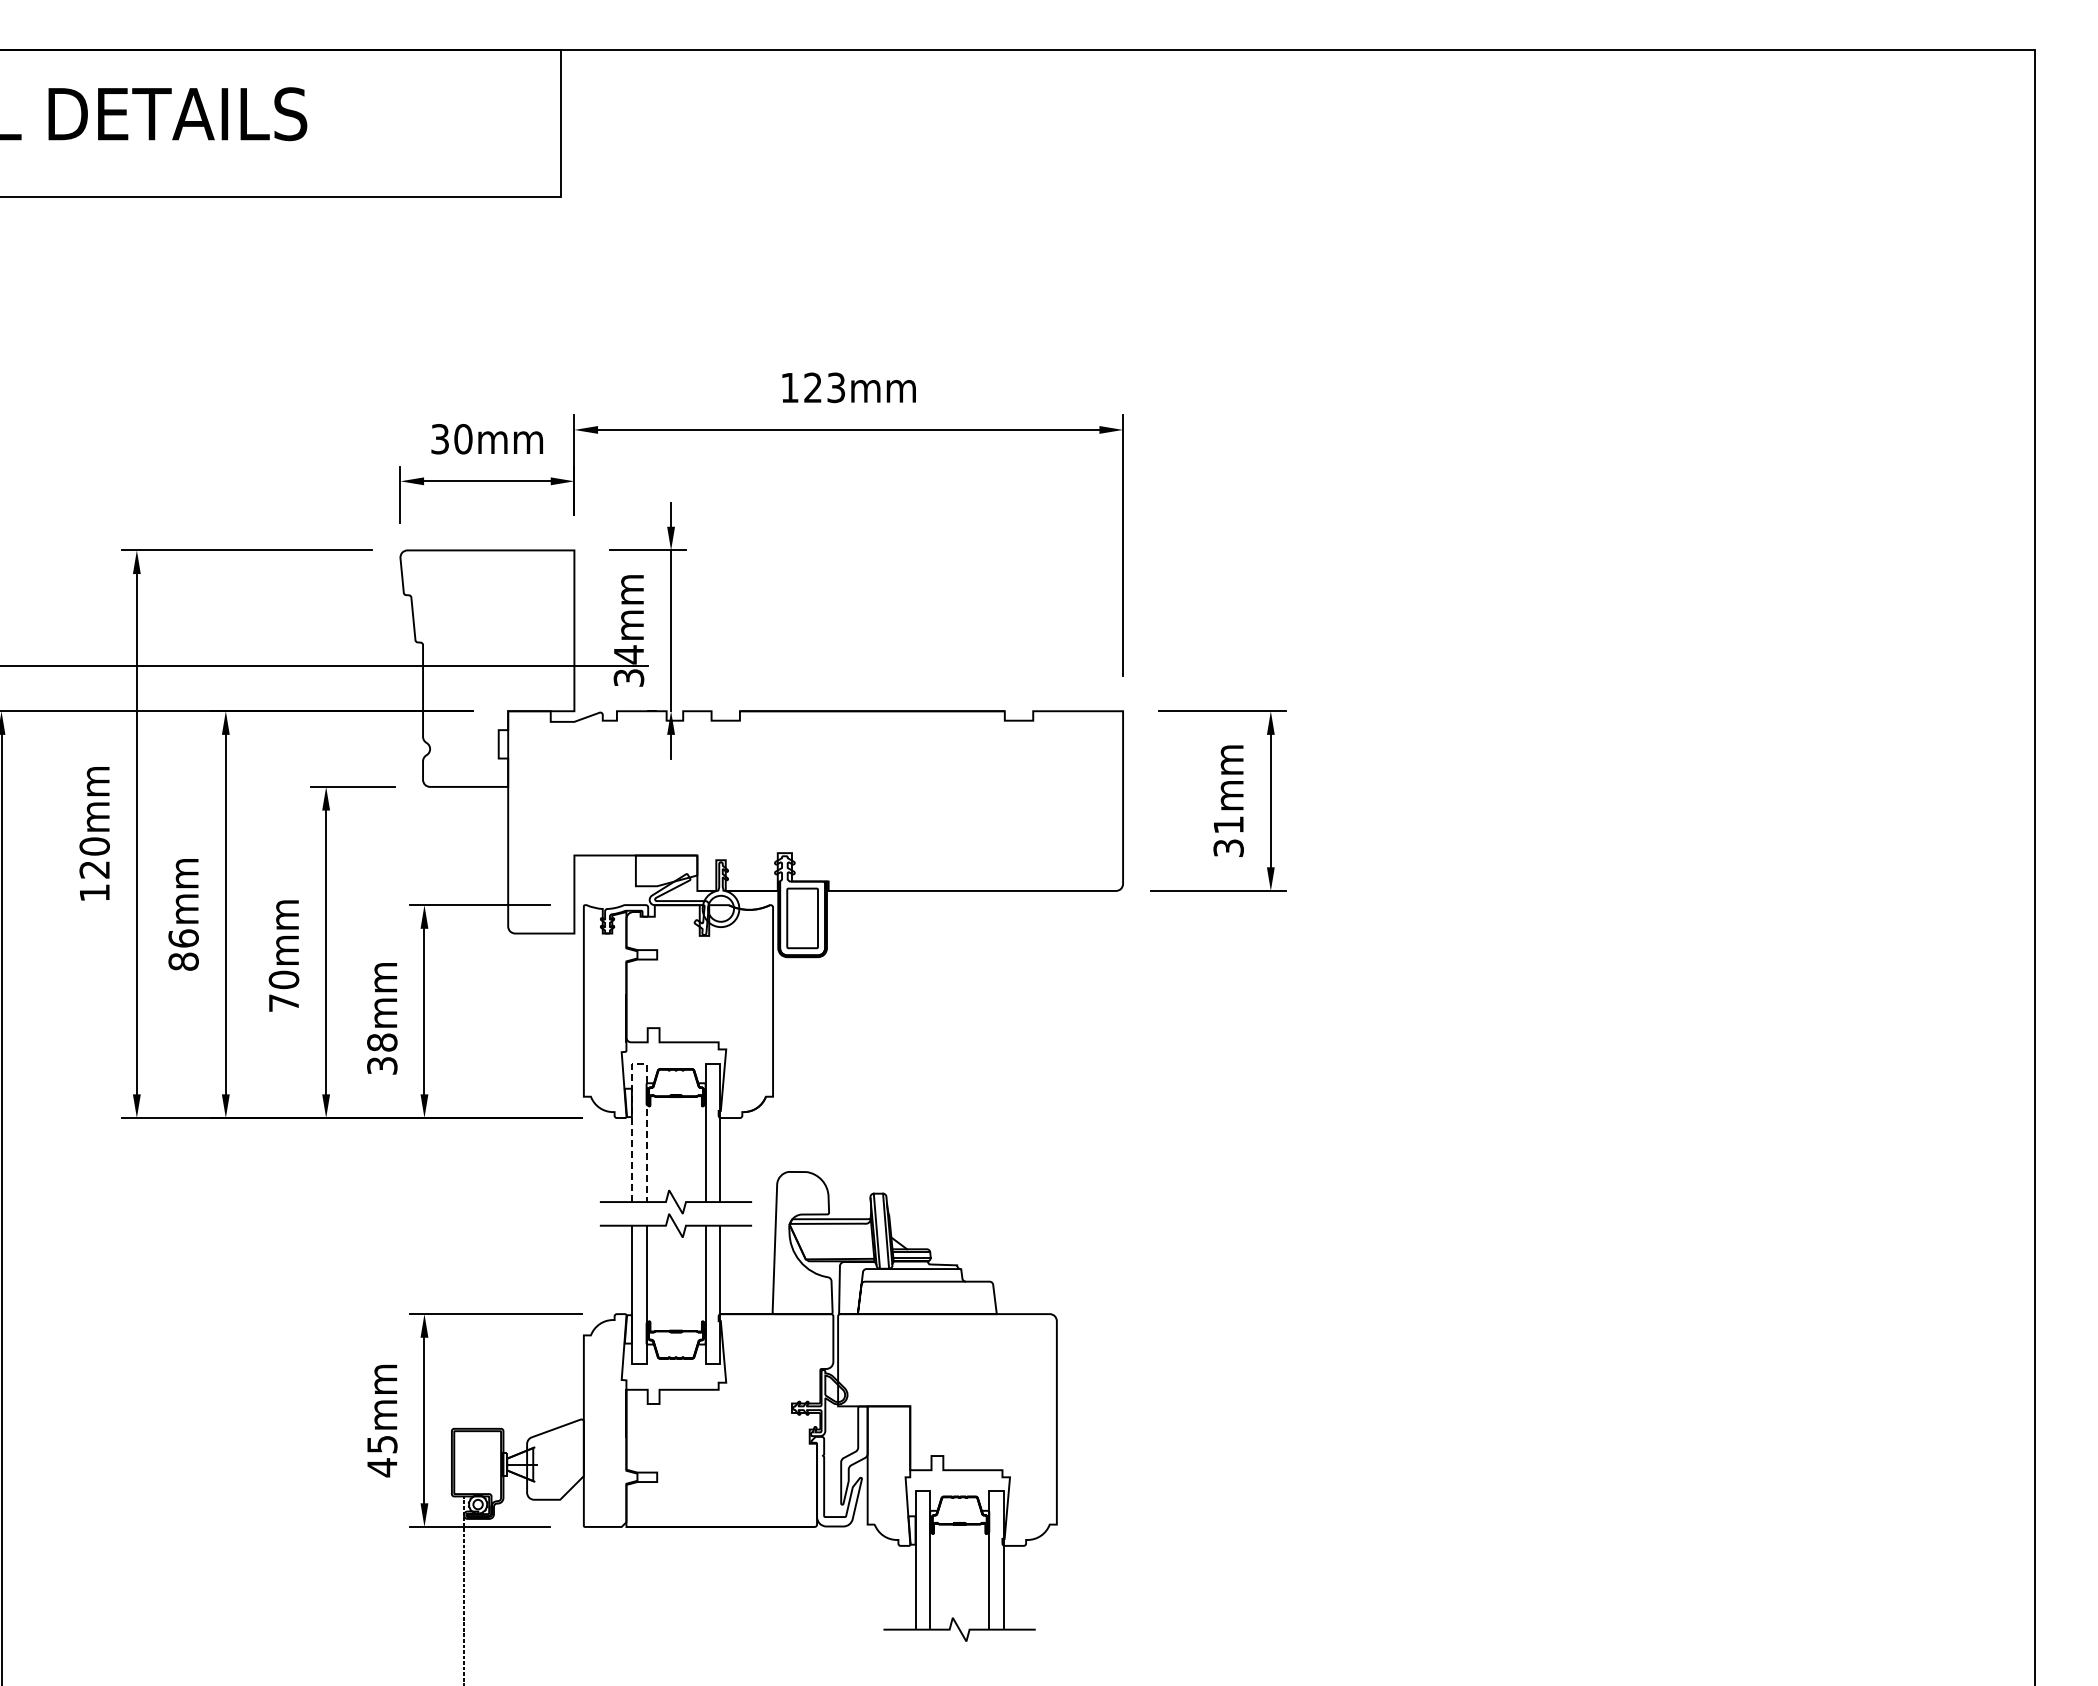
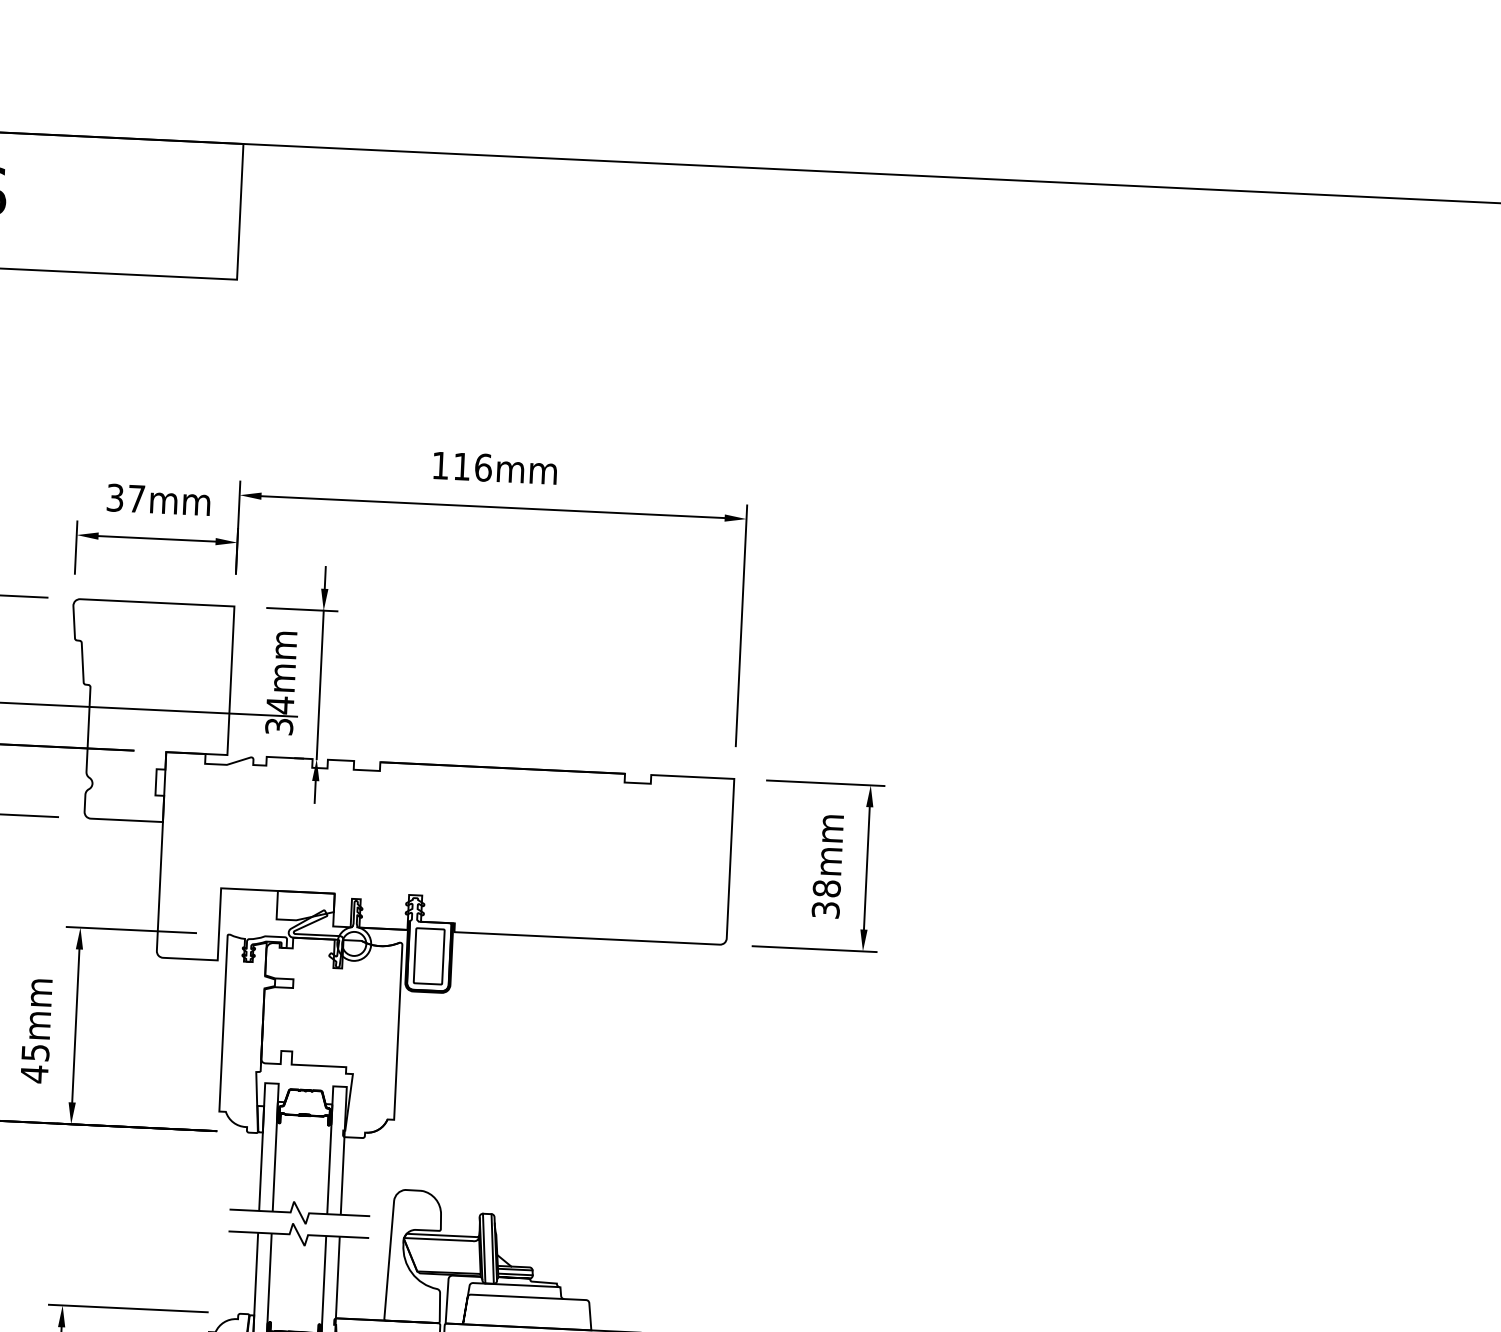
text: (824, 387) -> (472, 466), 123mm -> 116mm
text: (463, 439) -> (136, 499), 30mm -> 37mm
text: (1228, 825) -> (826, 889), 31mm -> 38mm
text: (382, 1054) -> (35, 1063), 38mm -> 45mm
line: (639, 1063) -> (272, 1083), dashed -> solid

